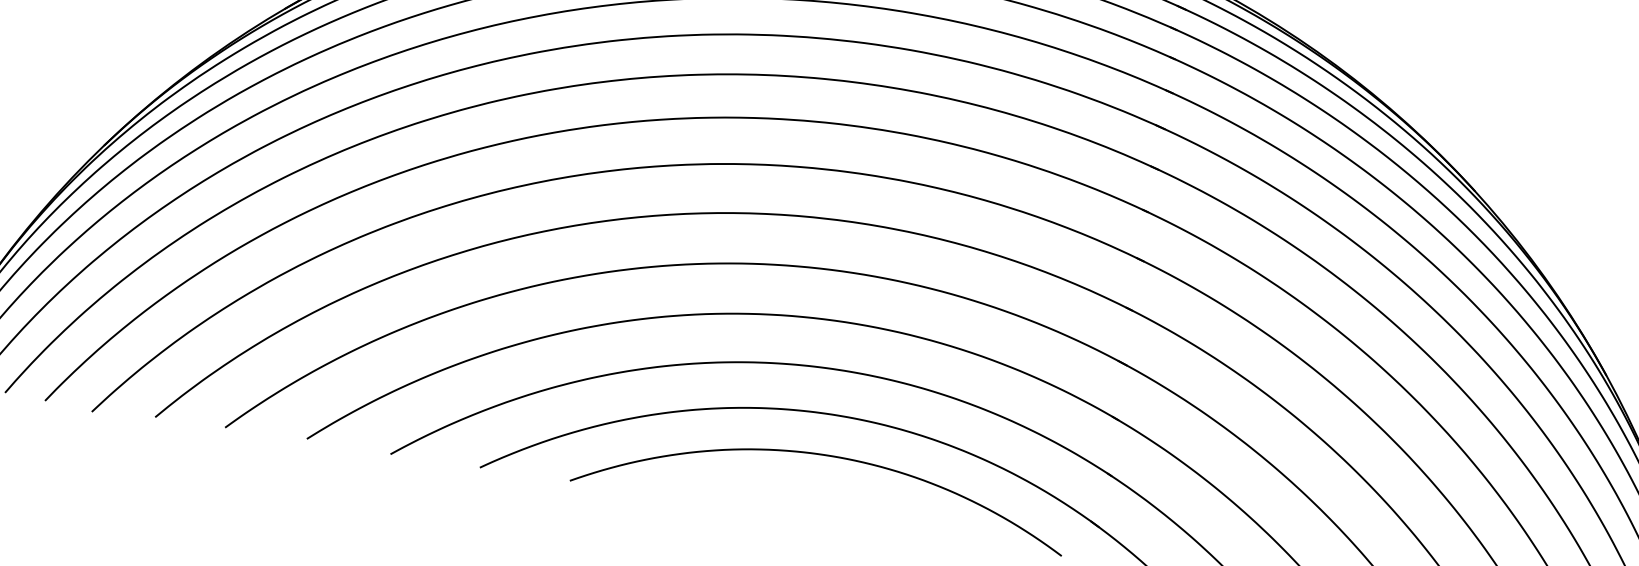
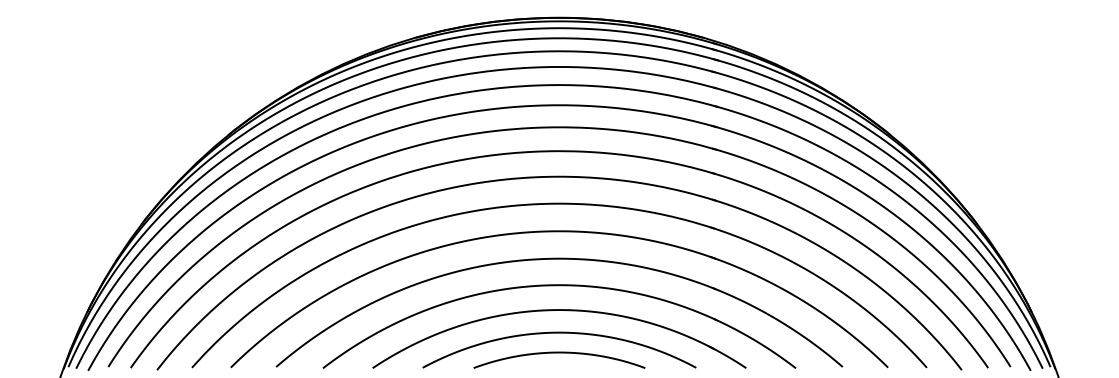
curve: (819, 492) -> (559, 353), added

